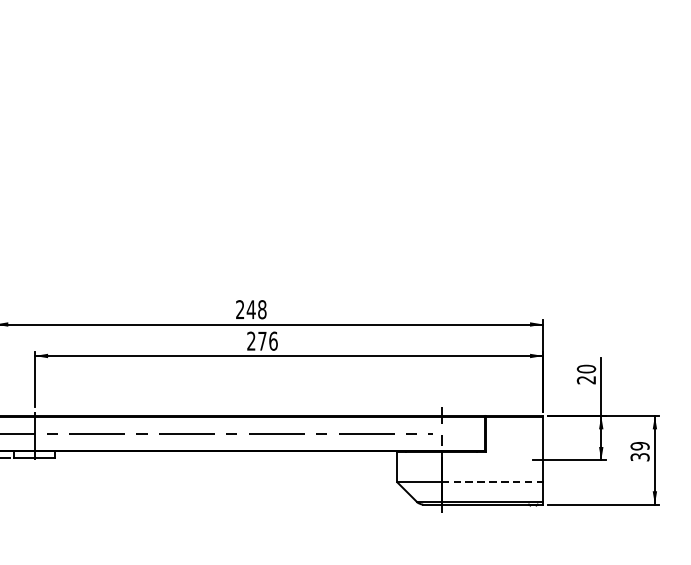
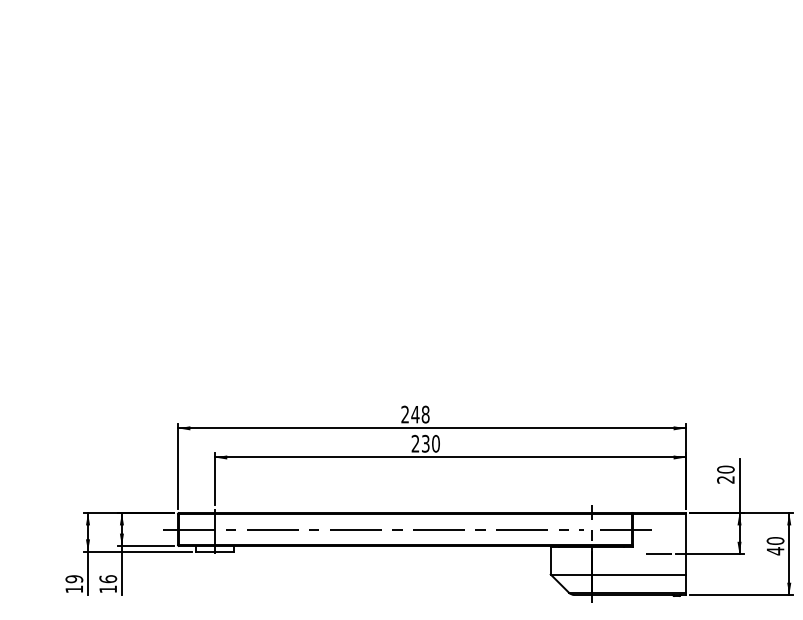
text: (268, 340) -> (431, 443), 276 -> 230
line: (480, 433) -> (627, 529), added
text: (640, 452) -> (775, 546), 39 -> 40
line: (513, 460) -> (658, 554), added
line: (493, 482) -> (639, 574), dashed -> solid

